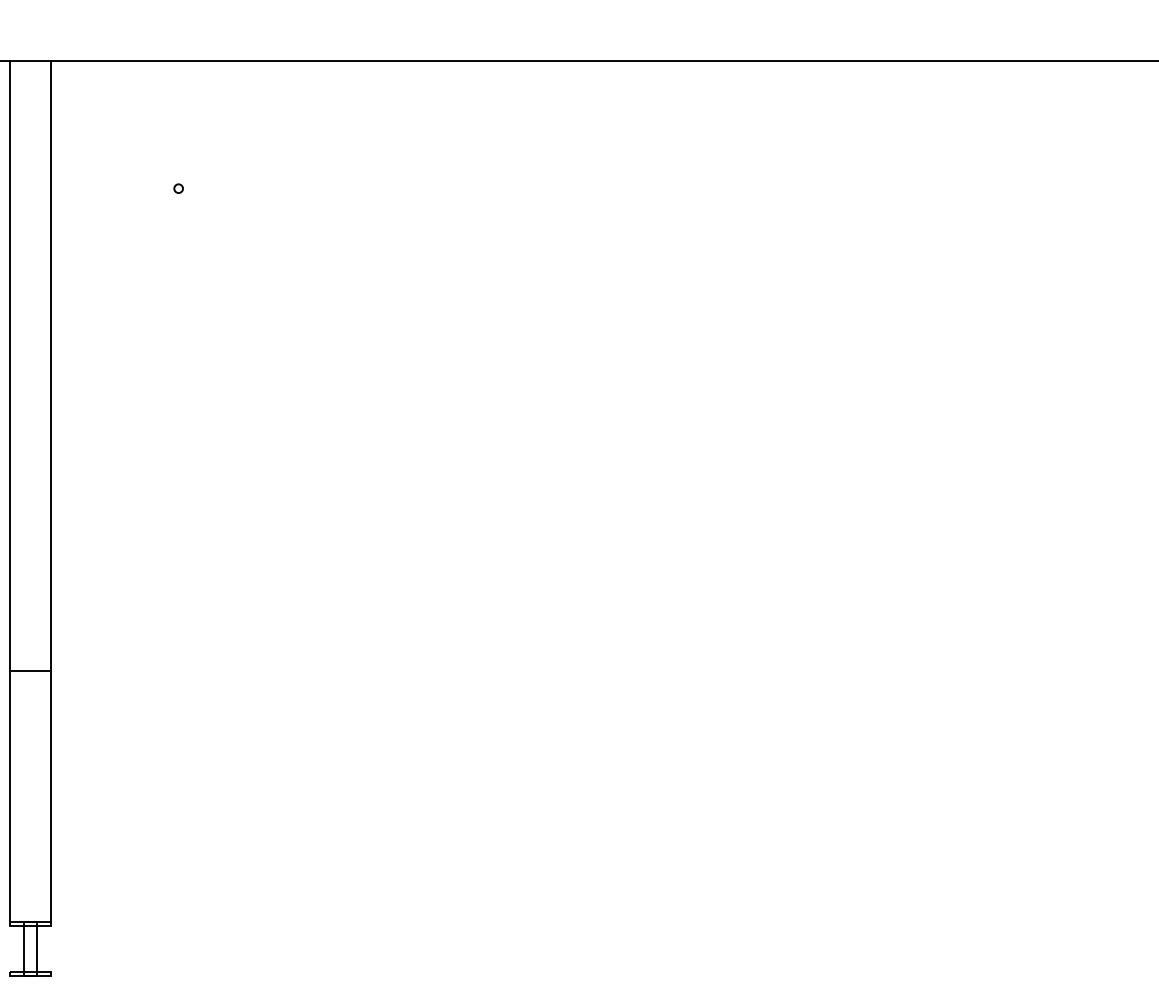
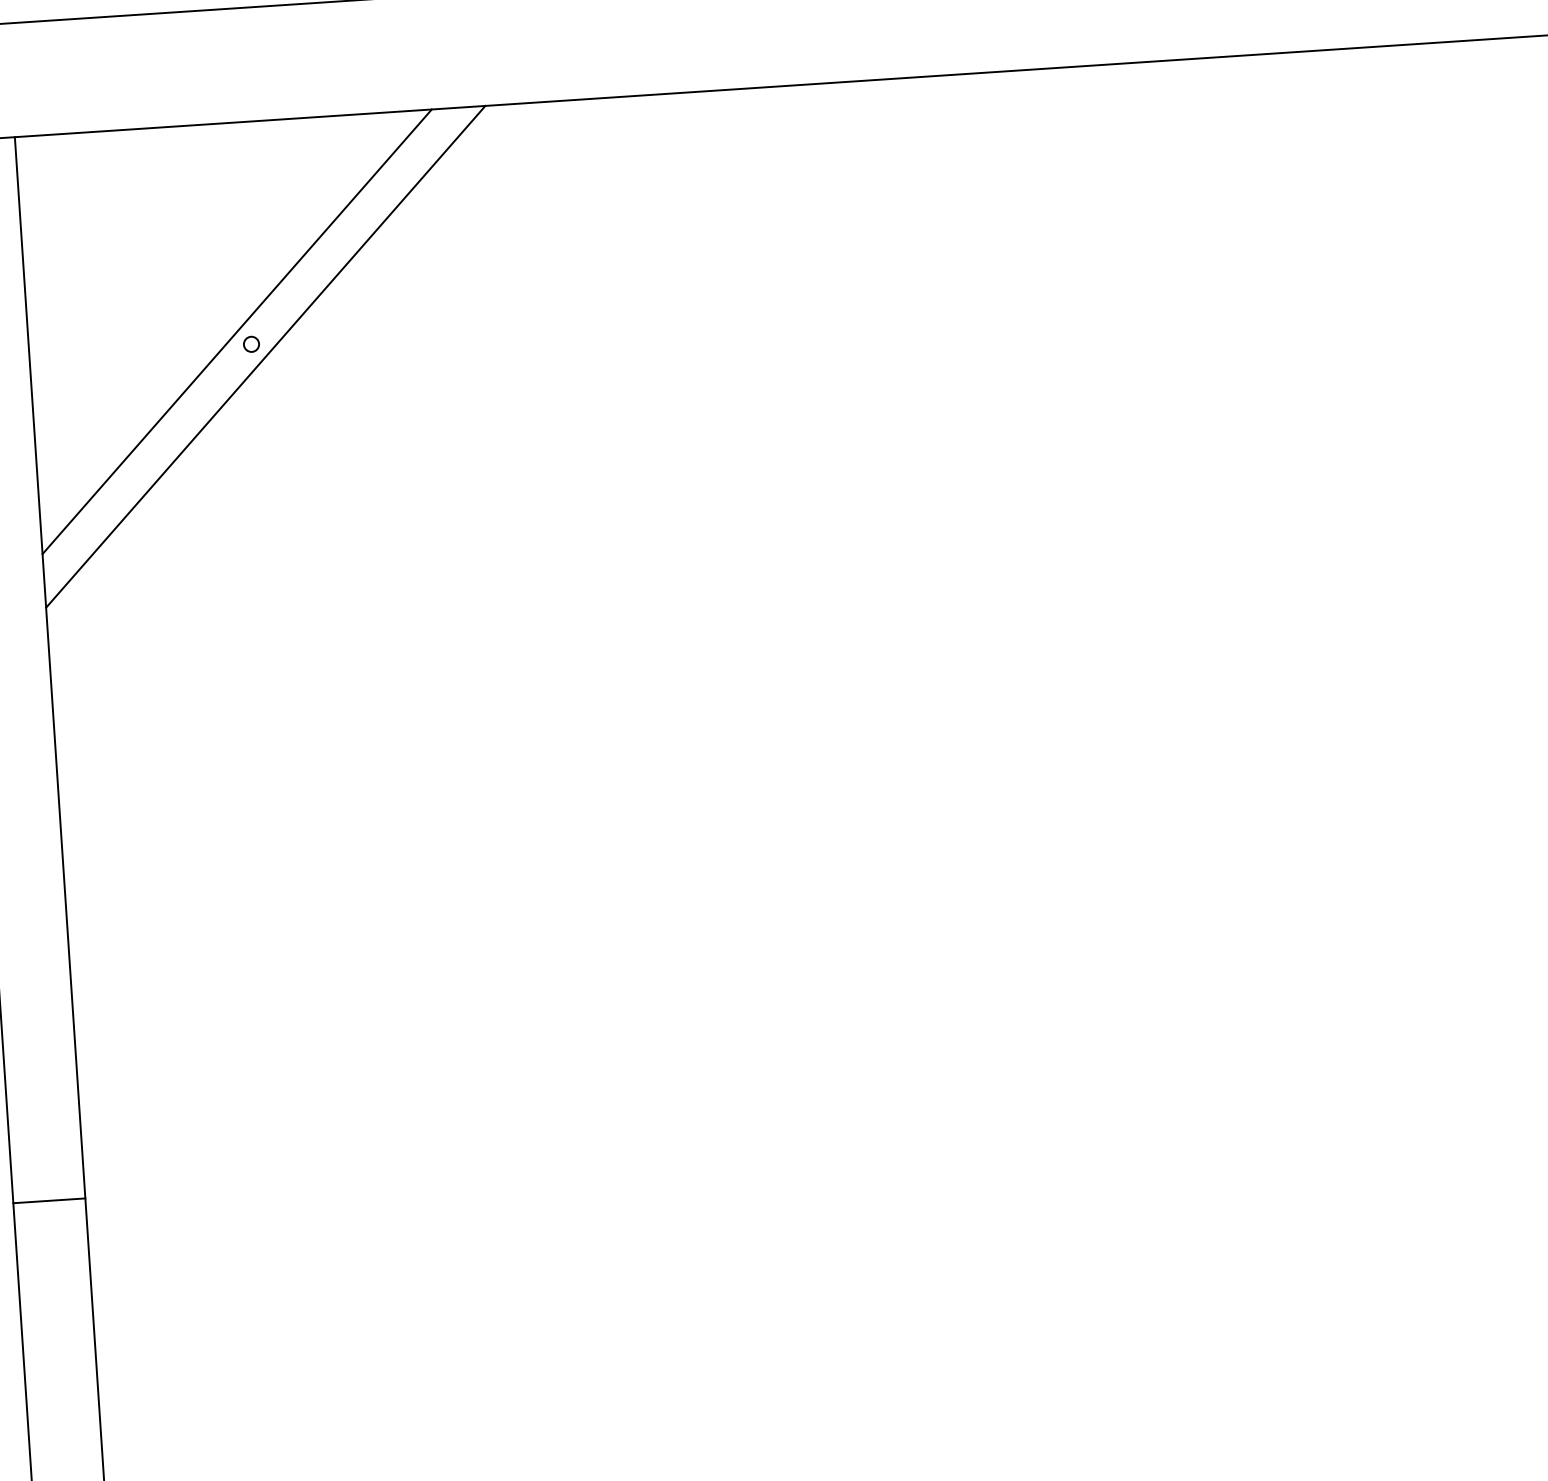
line: (170, 180) -> (236, 331), added
line: (186, 196) -> (266, 357), added

